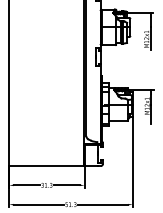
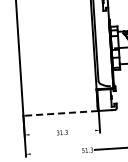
line: (46, 166) -> (60, 113), solid -> dashed
line: (26, 185) -> (41, 134), removed
line: (66, 185) -> (81, 131), removed
line: (38, 204) -> (55, 152), removed

